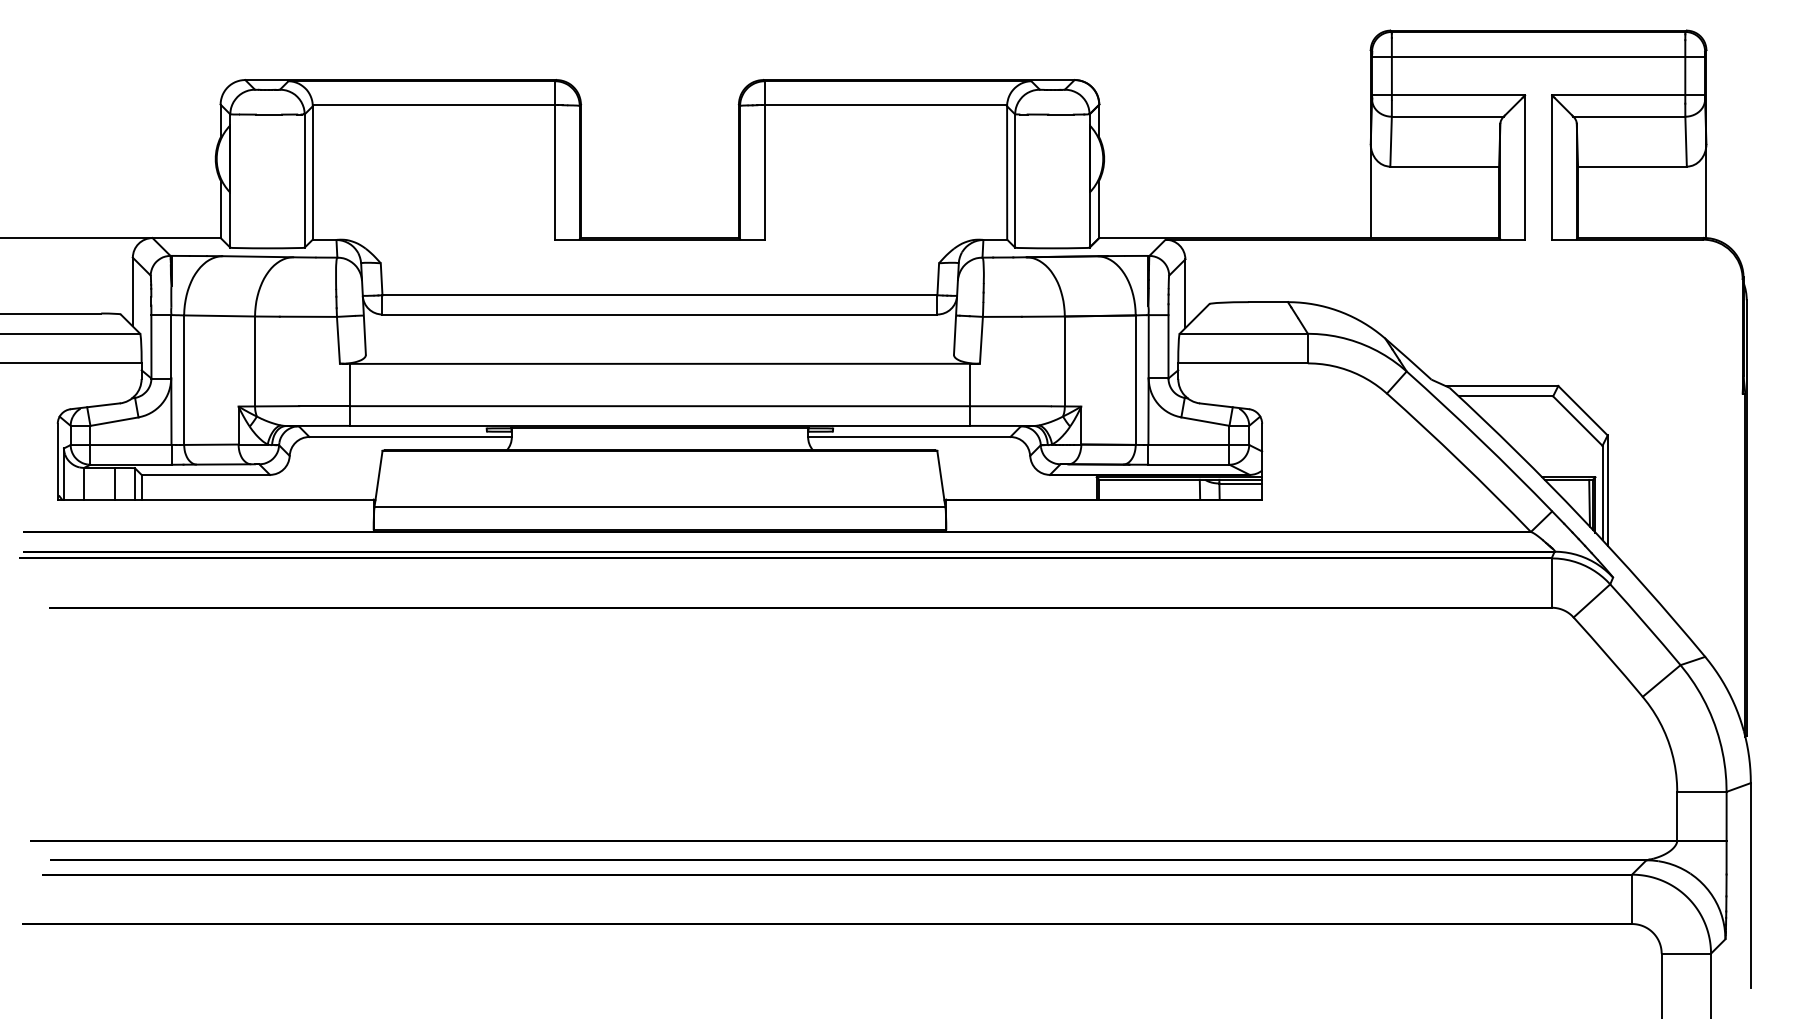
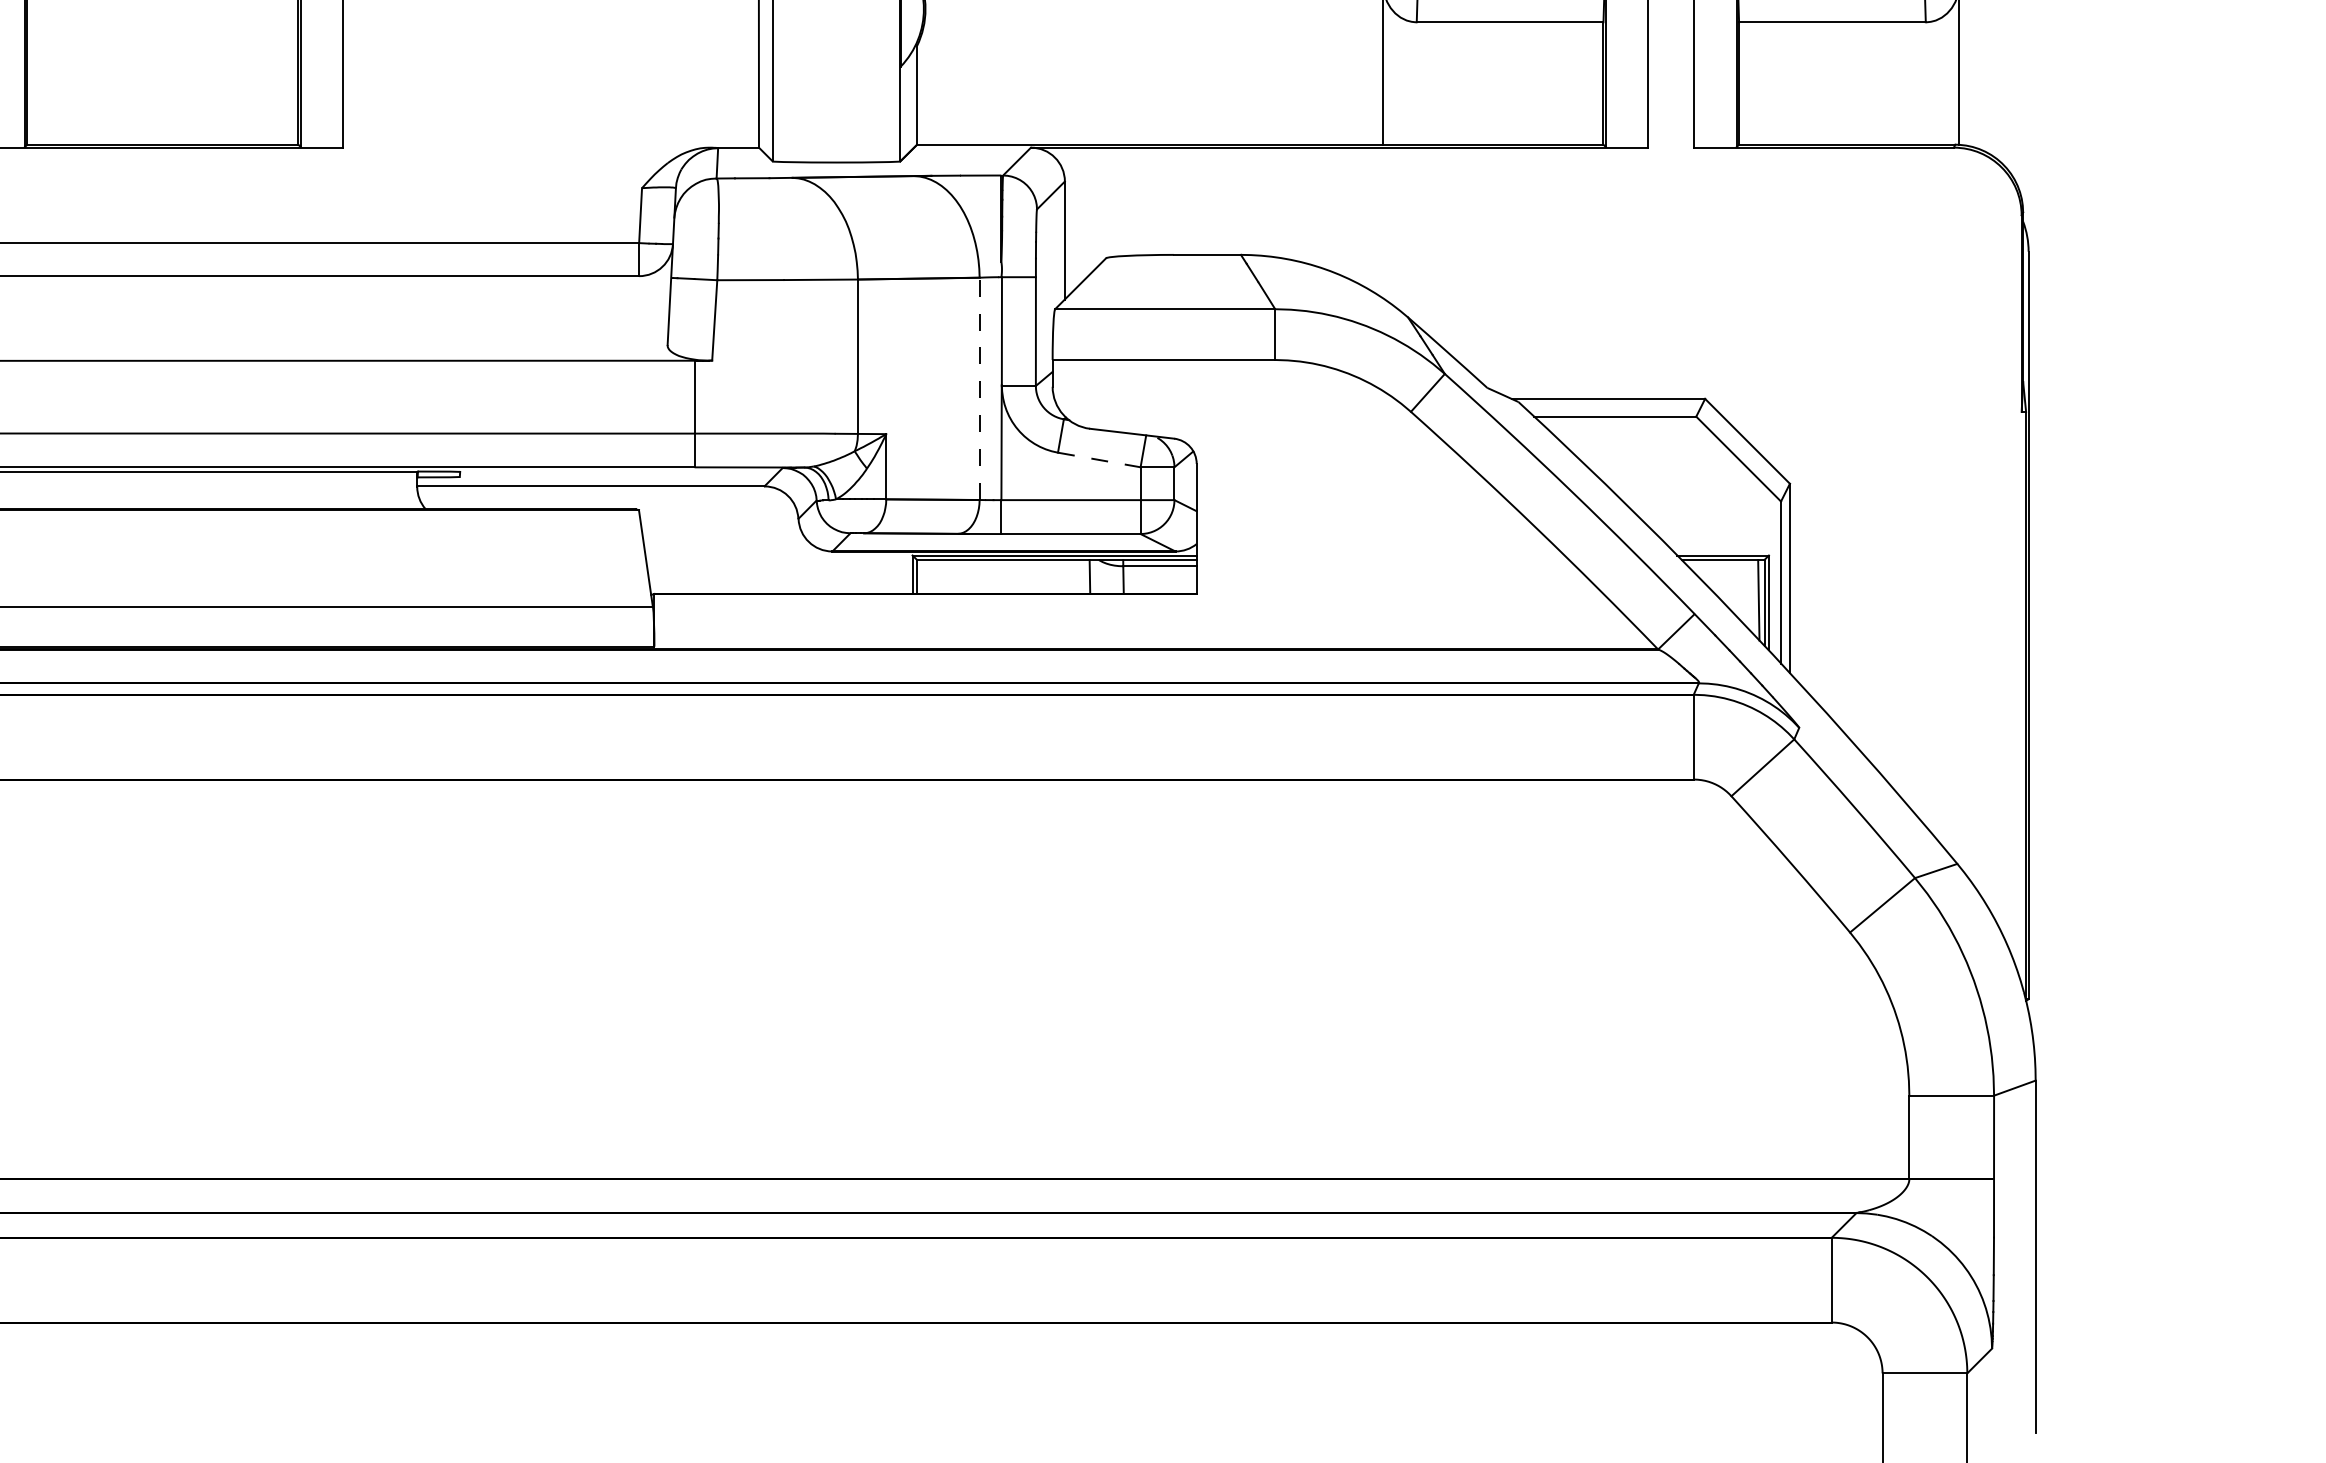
line: (1135, 380) -> (979, 389), solid -> dashed
line: (1205, 421) -> (1099, 459), solid -> dashed

